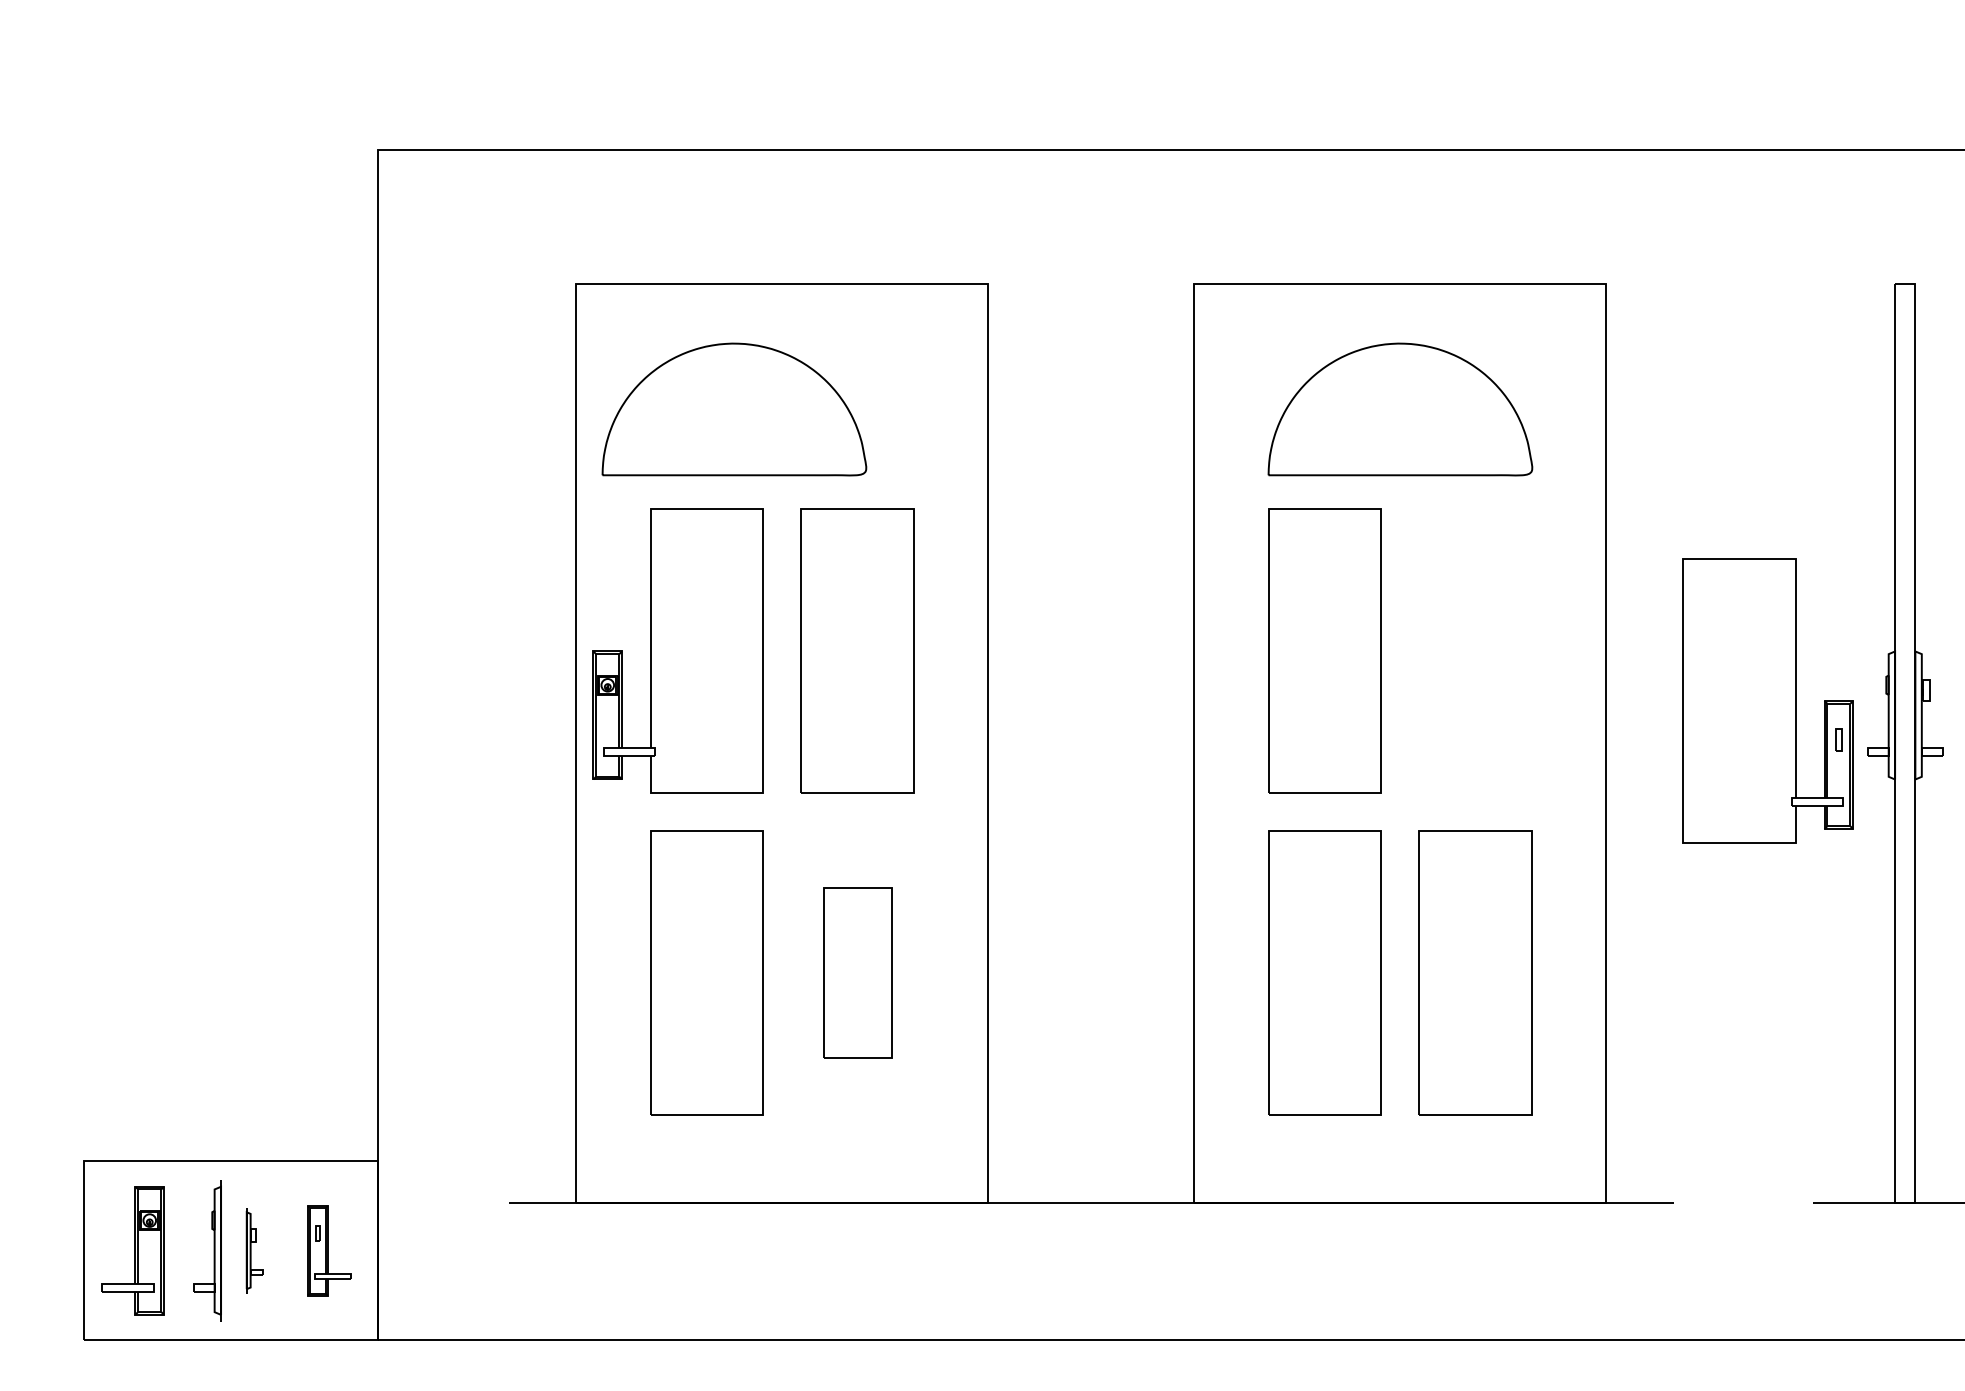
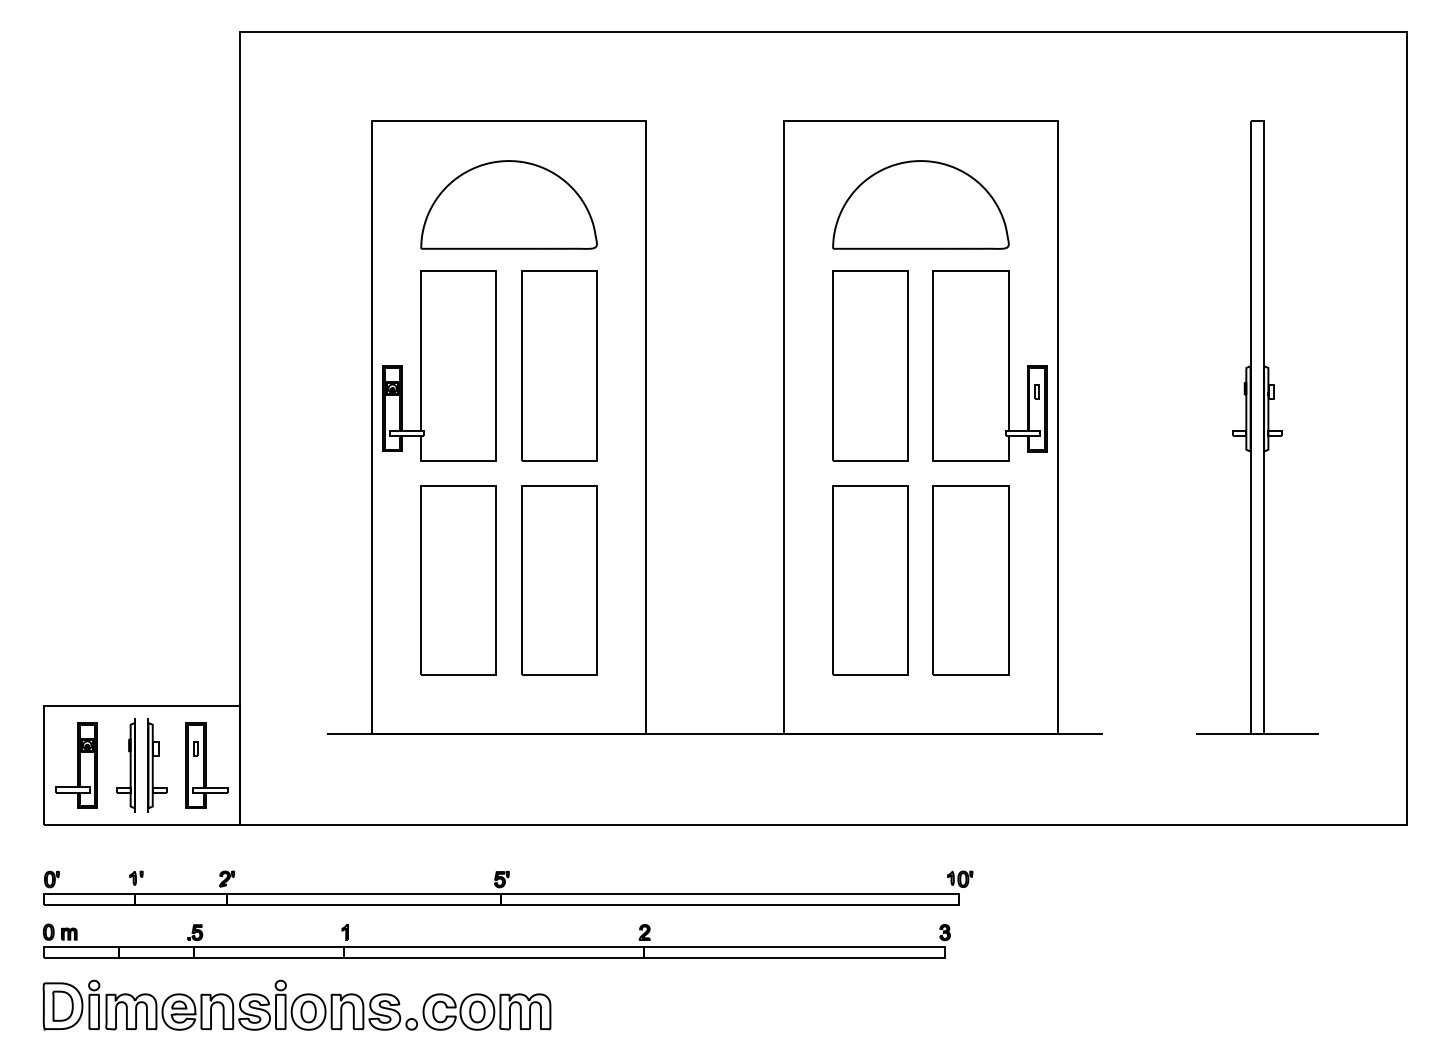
part: (733, 408) -> (508, 204), moved
part: (1767, 699) -> (989, 365), moved
part: (858, 973) -> (559, 580), size x1.67
part: (254, 1250) -> (157, 765), size x1.67
part: (328, 1250) -> (206, 765), size x1.43

